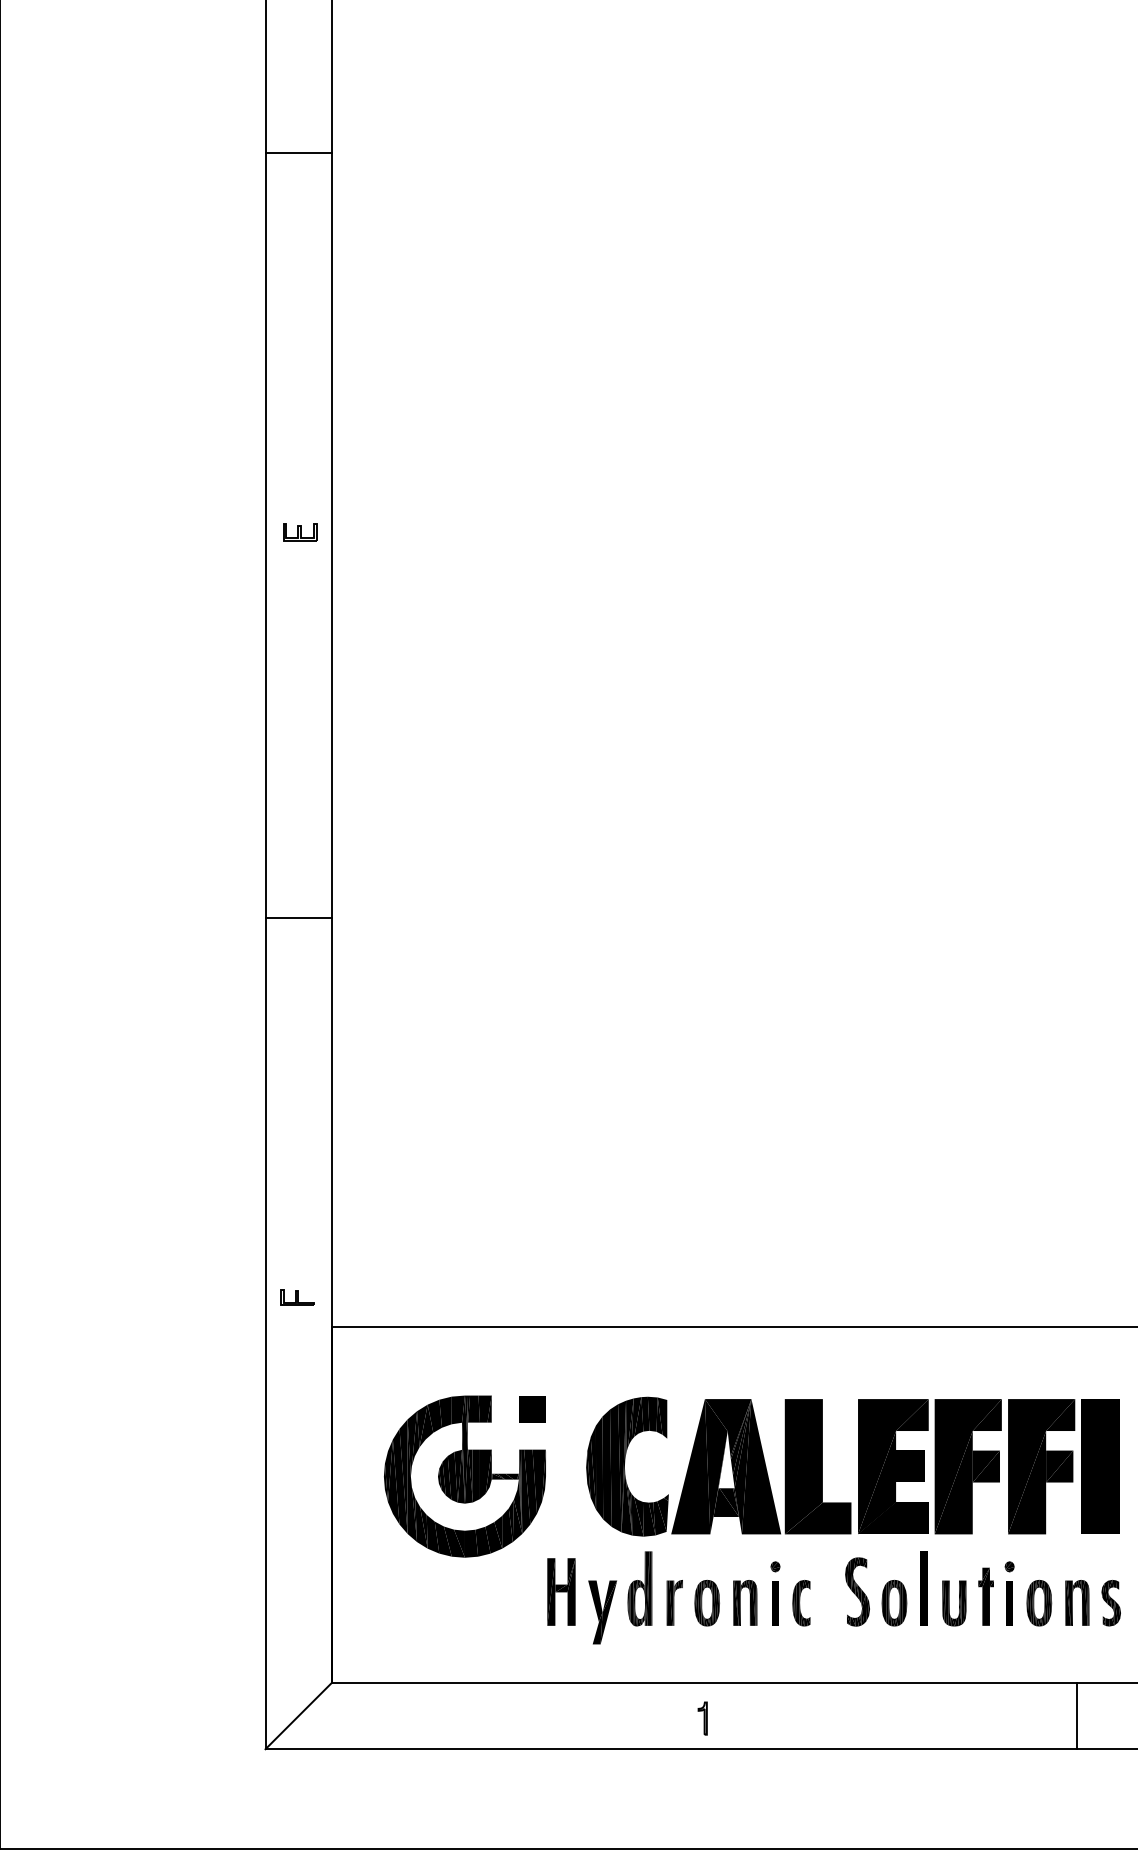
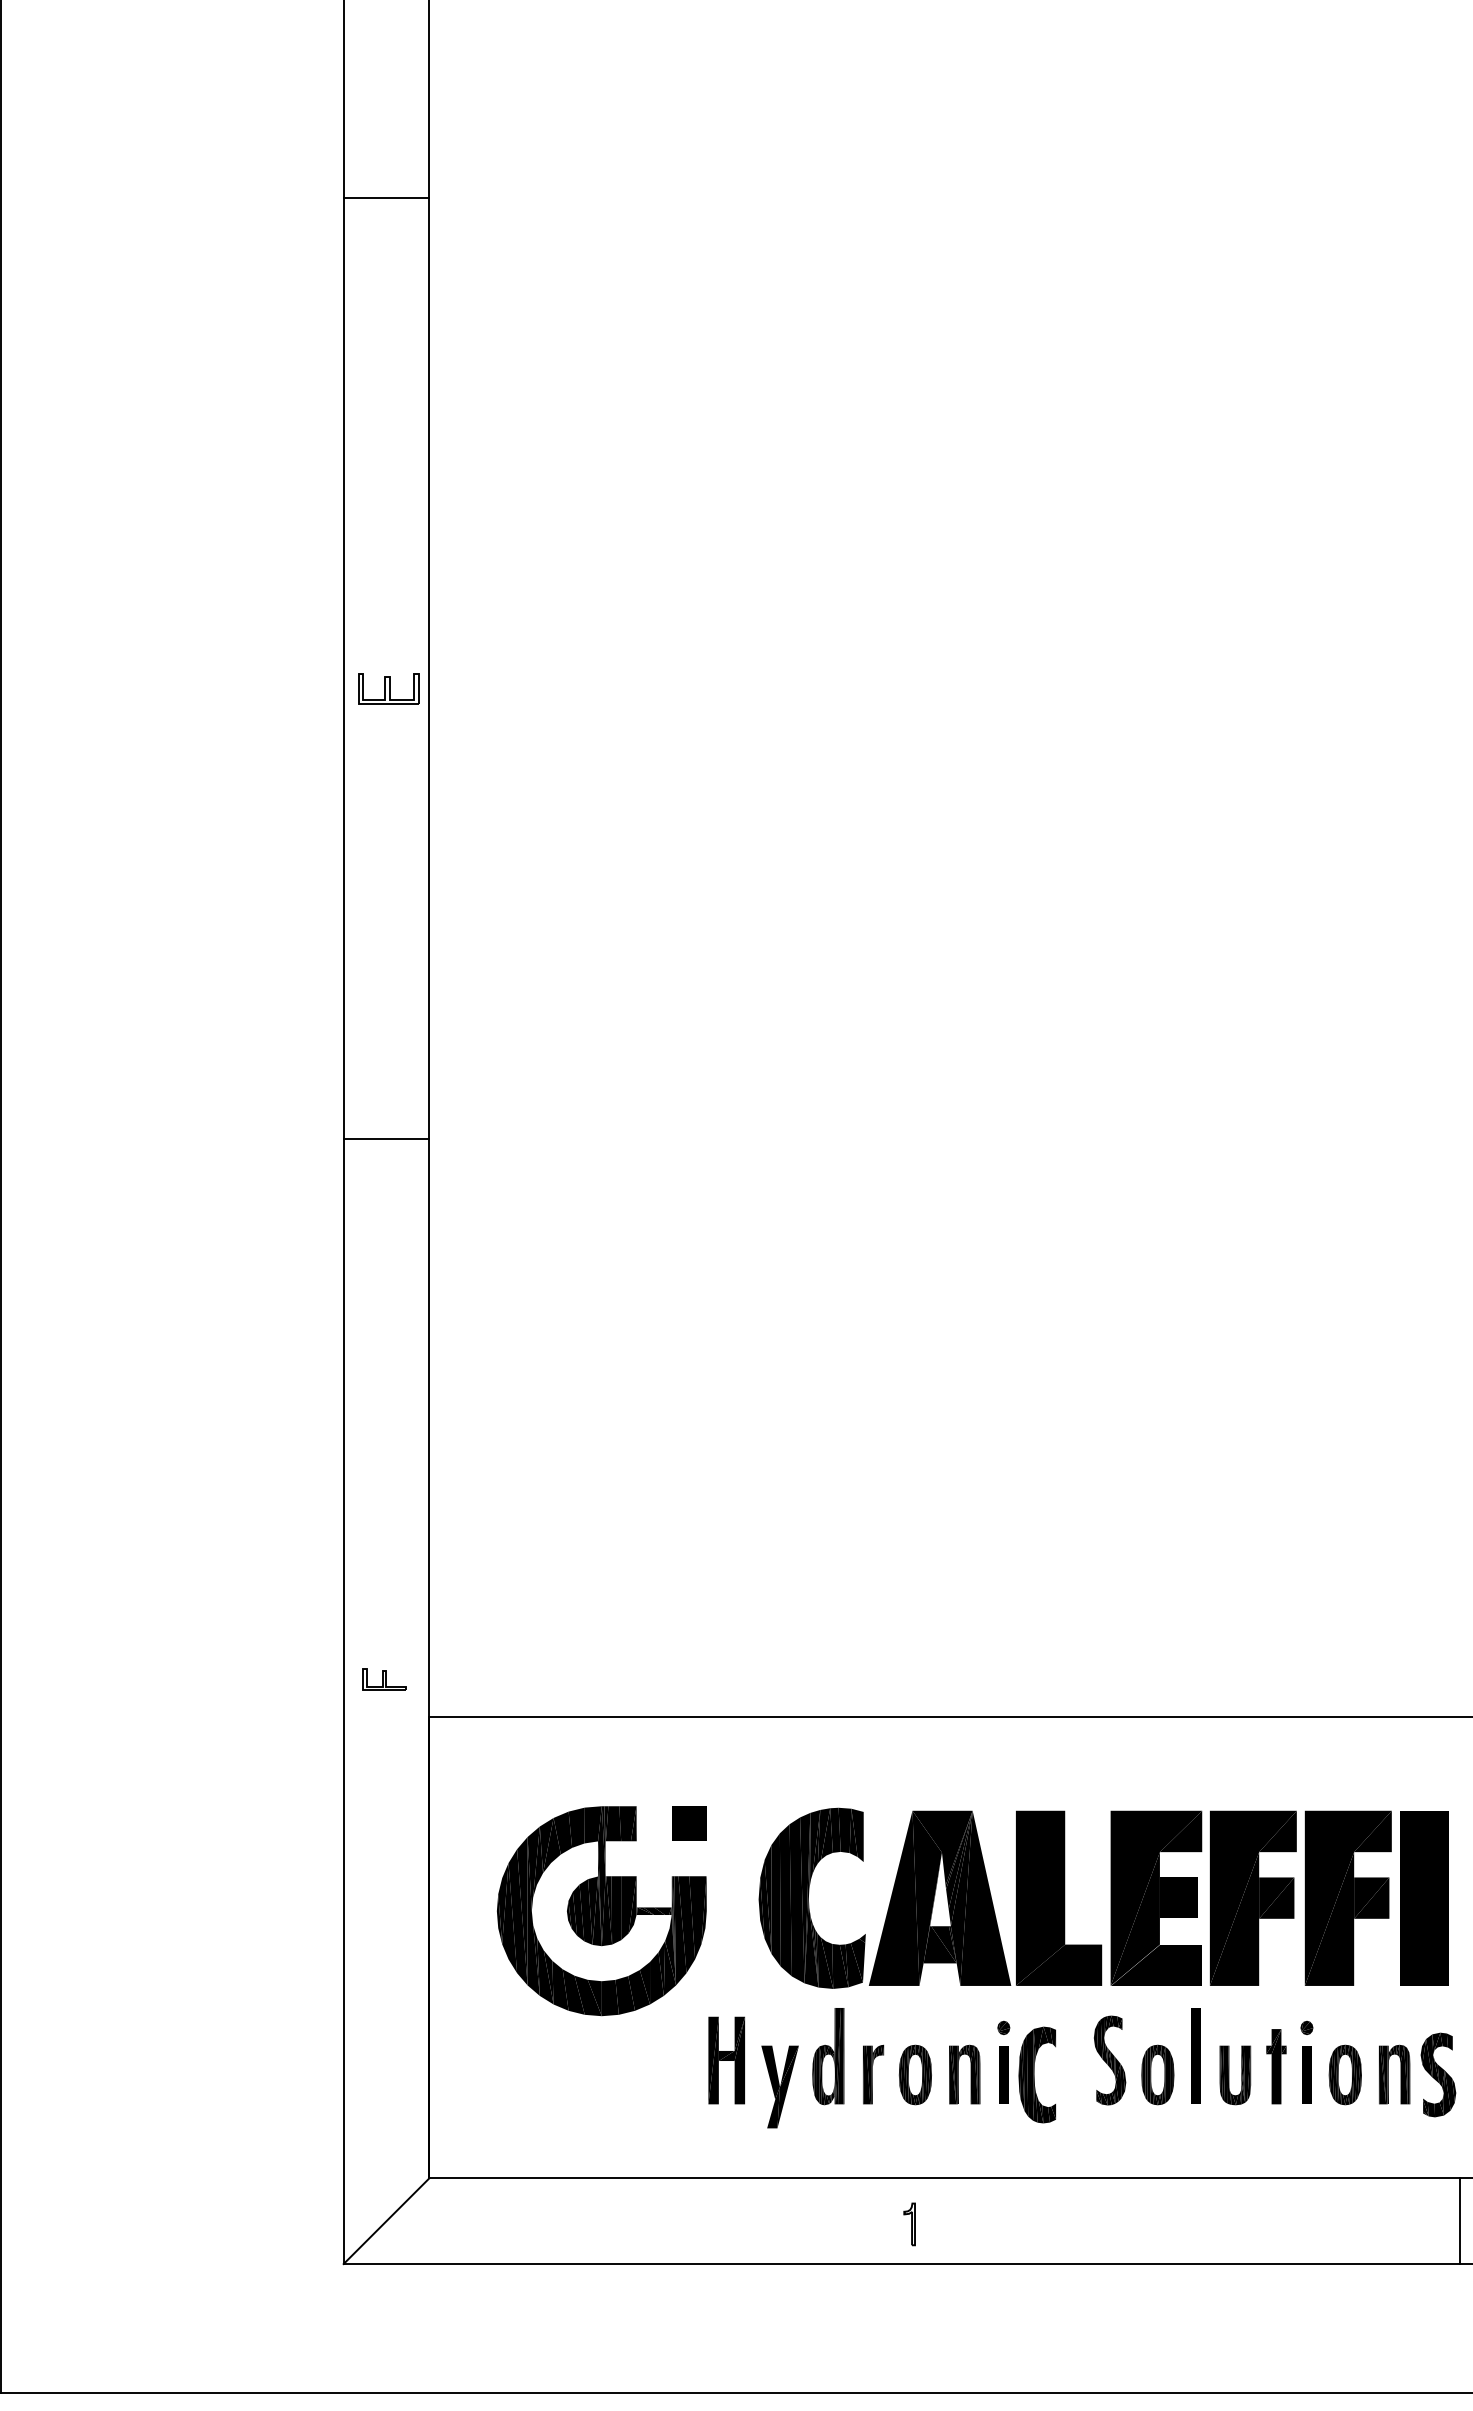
part: (300, 532) -> (388, 688), size x1.4
line: (298, 918) -> (386, 1139), moved
part: (801, 1602) -> (1037, 2074), size x1.6
part: (1111, 1602) -> (1438, 2074), size x1.4
line: (1077, 1716) -> (1459, 2221), moved

